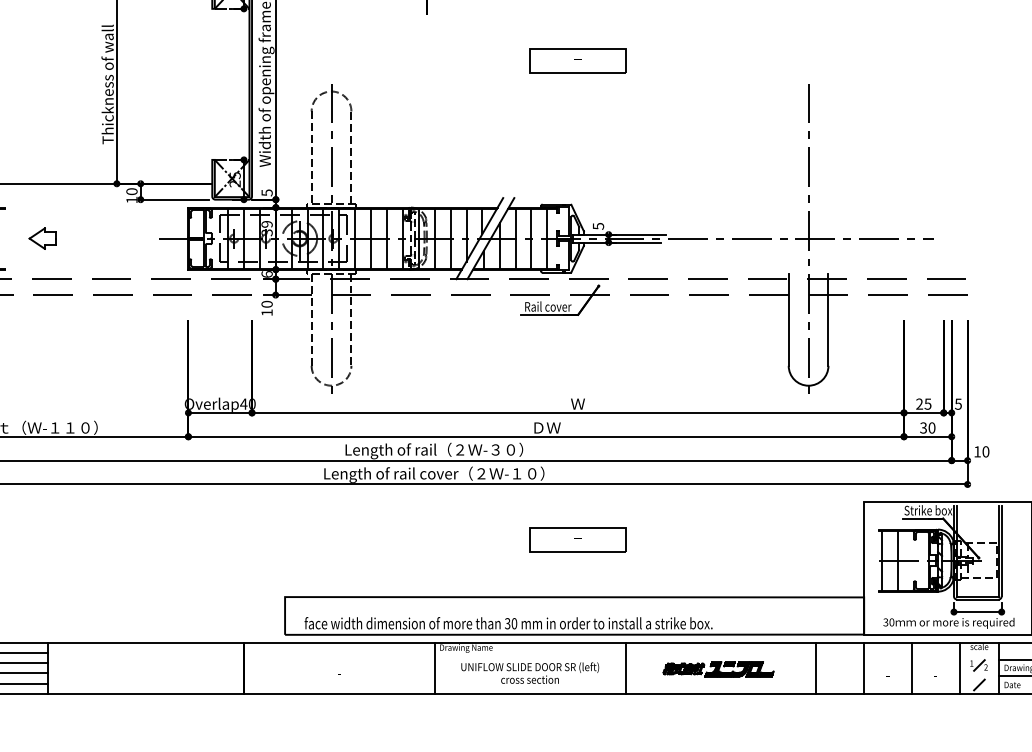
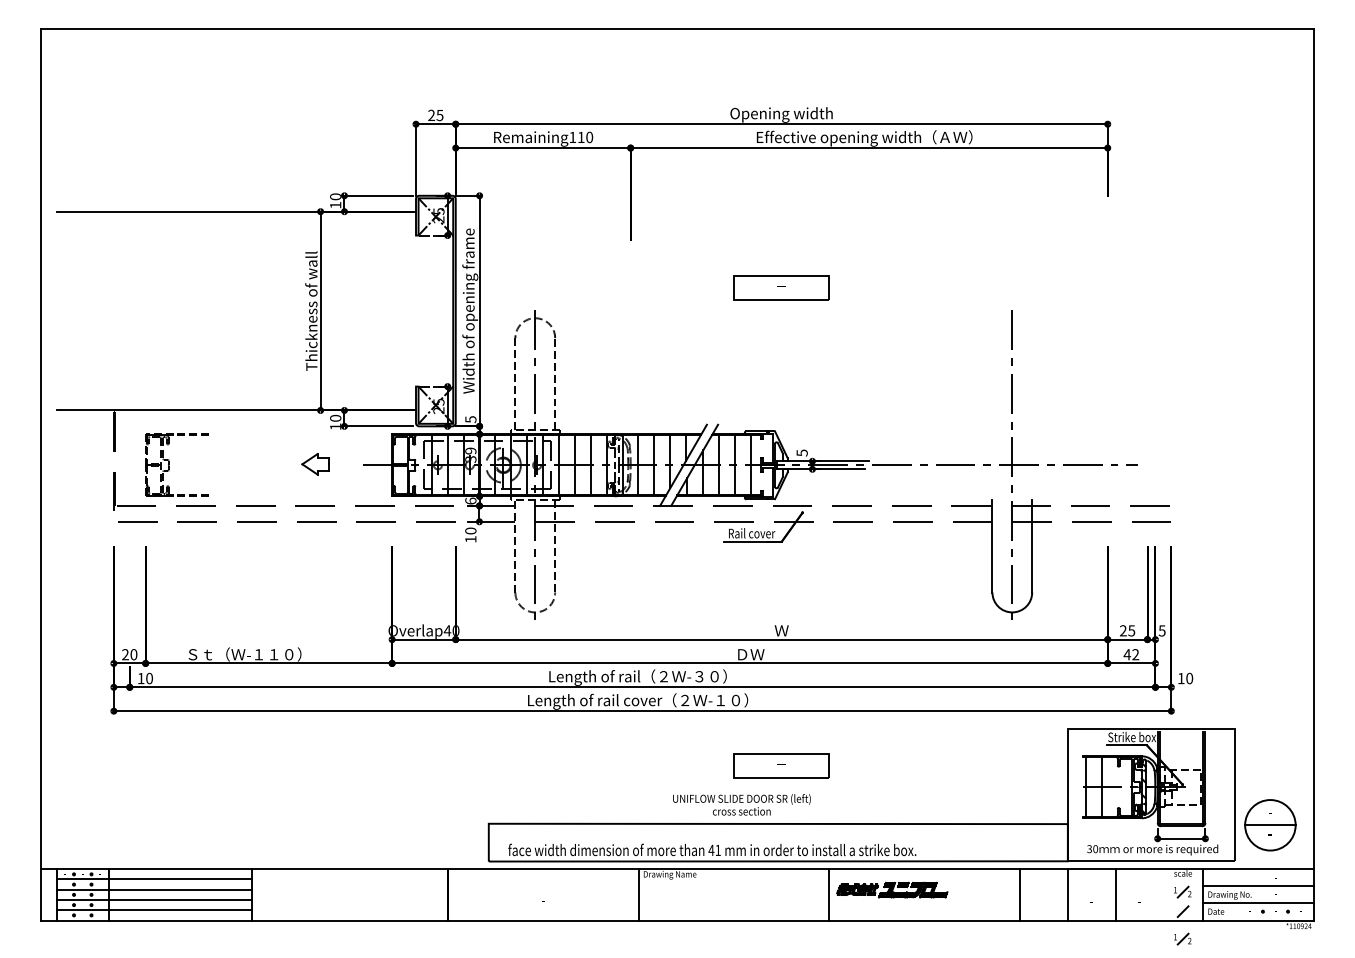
part: (42, 238) -> (315, 464), moved
text: (927, 427) -> (1131, 654), 30 -> 42
text: (510, 623) -> (714, 850), 30 -> 41
line: (959, 667) -> (1163, 894), removed
part: (718, 668) -> (892, 889), moved
text: (529, 672) -> (741, 804), moved
part: (978, 711) -> (1182, 938), added

